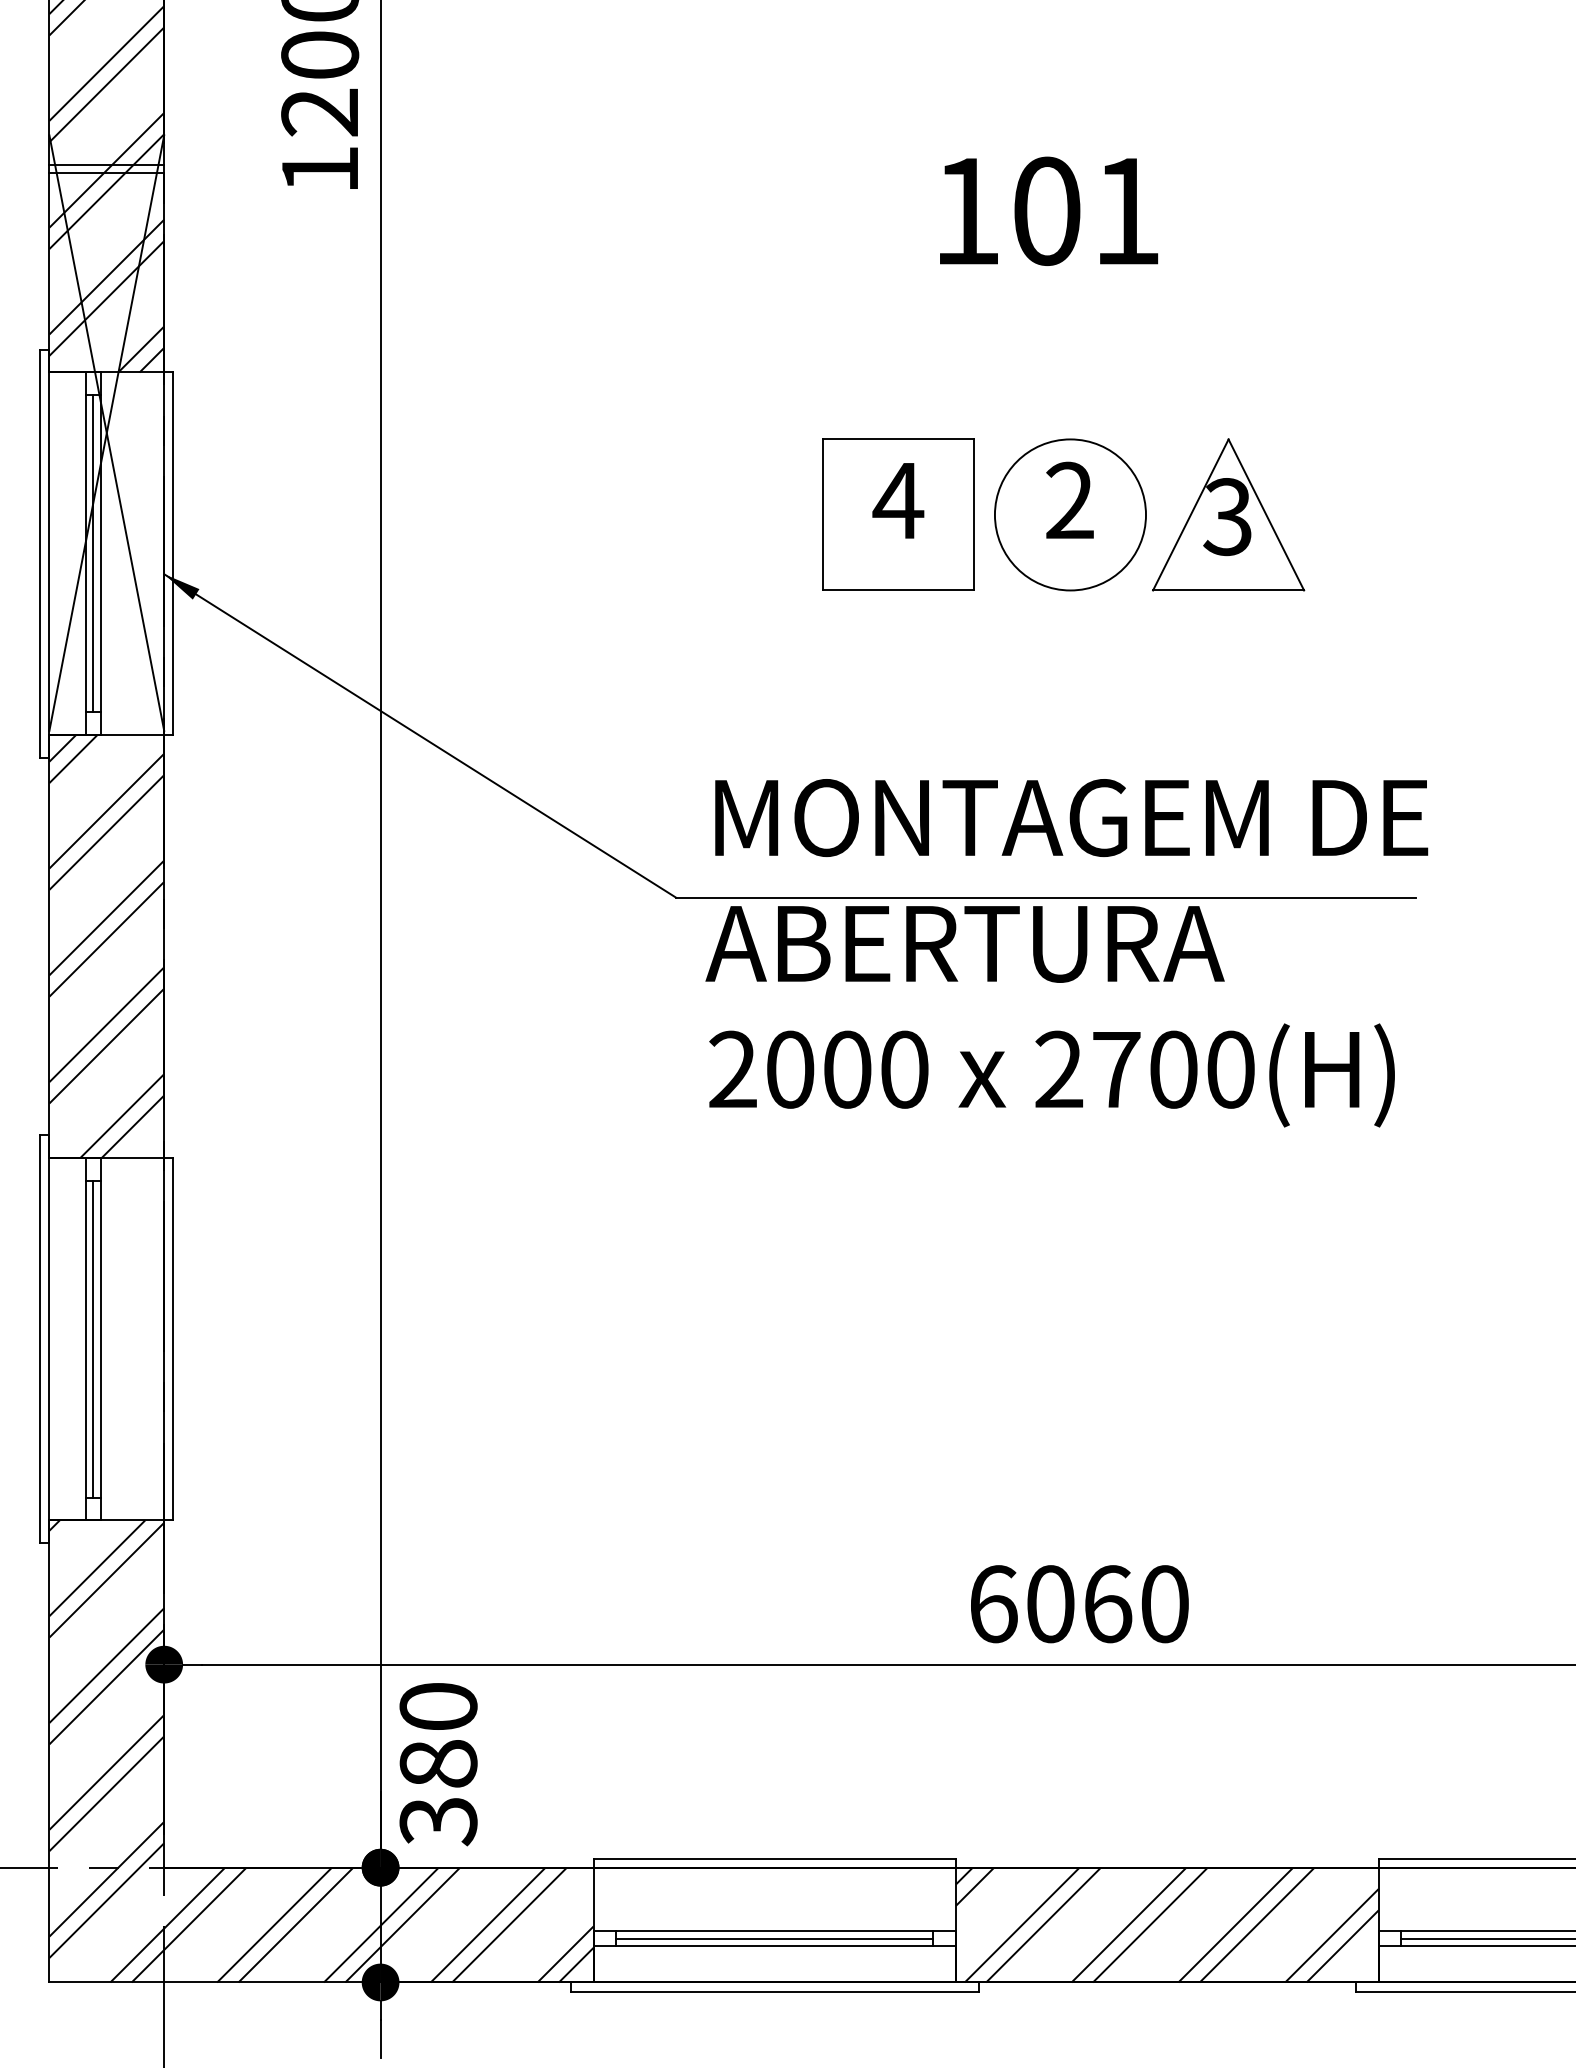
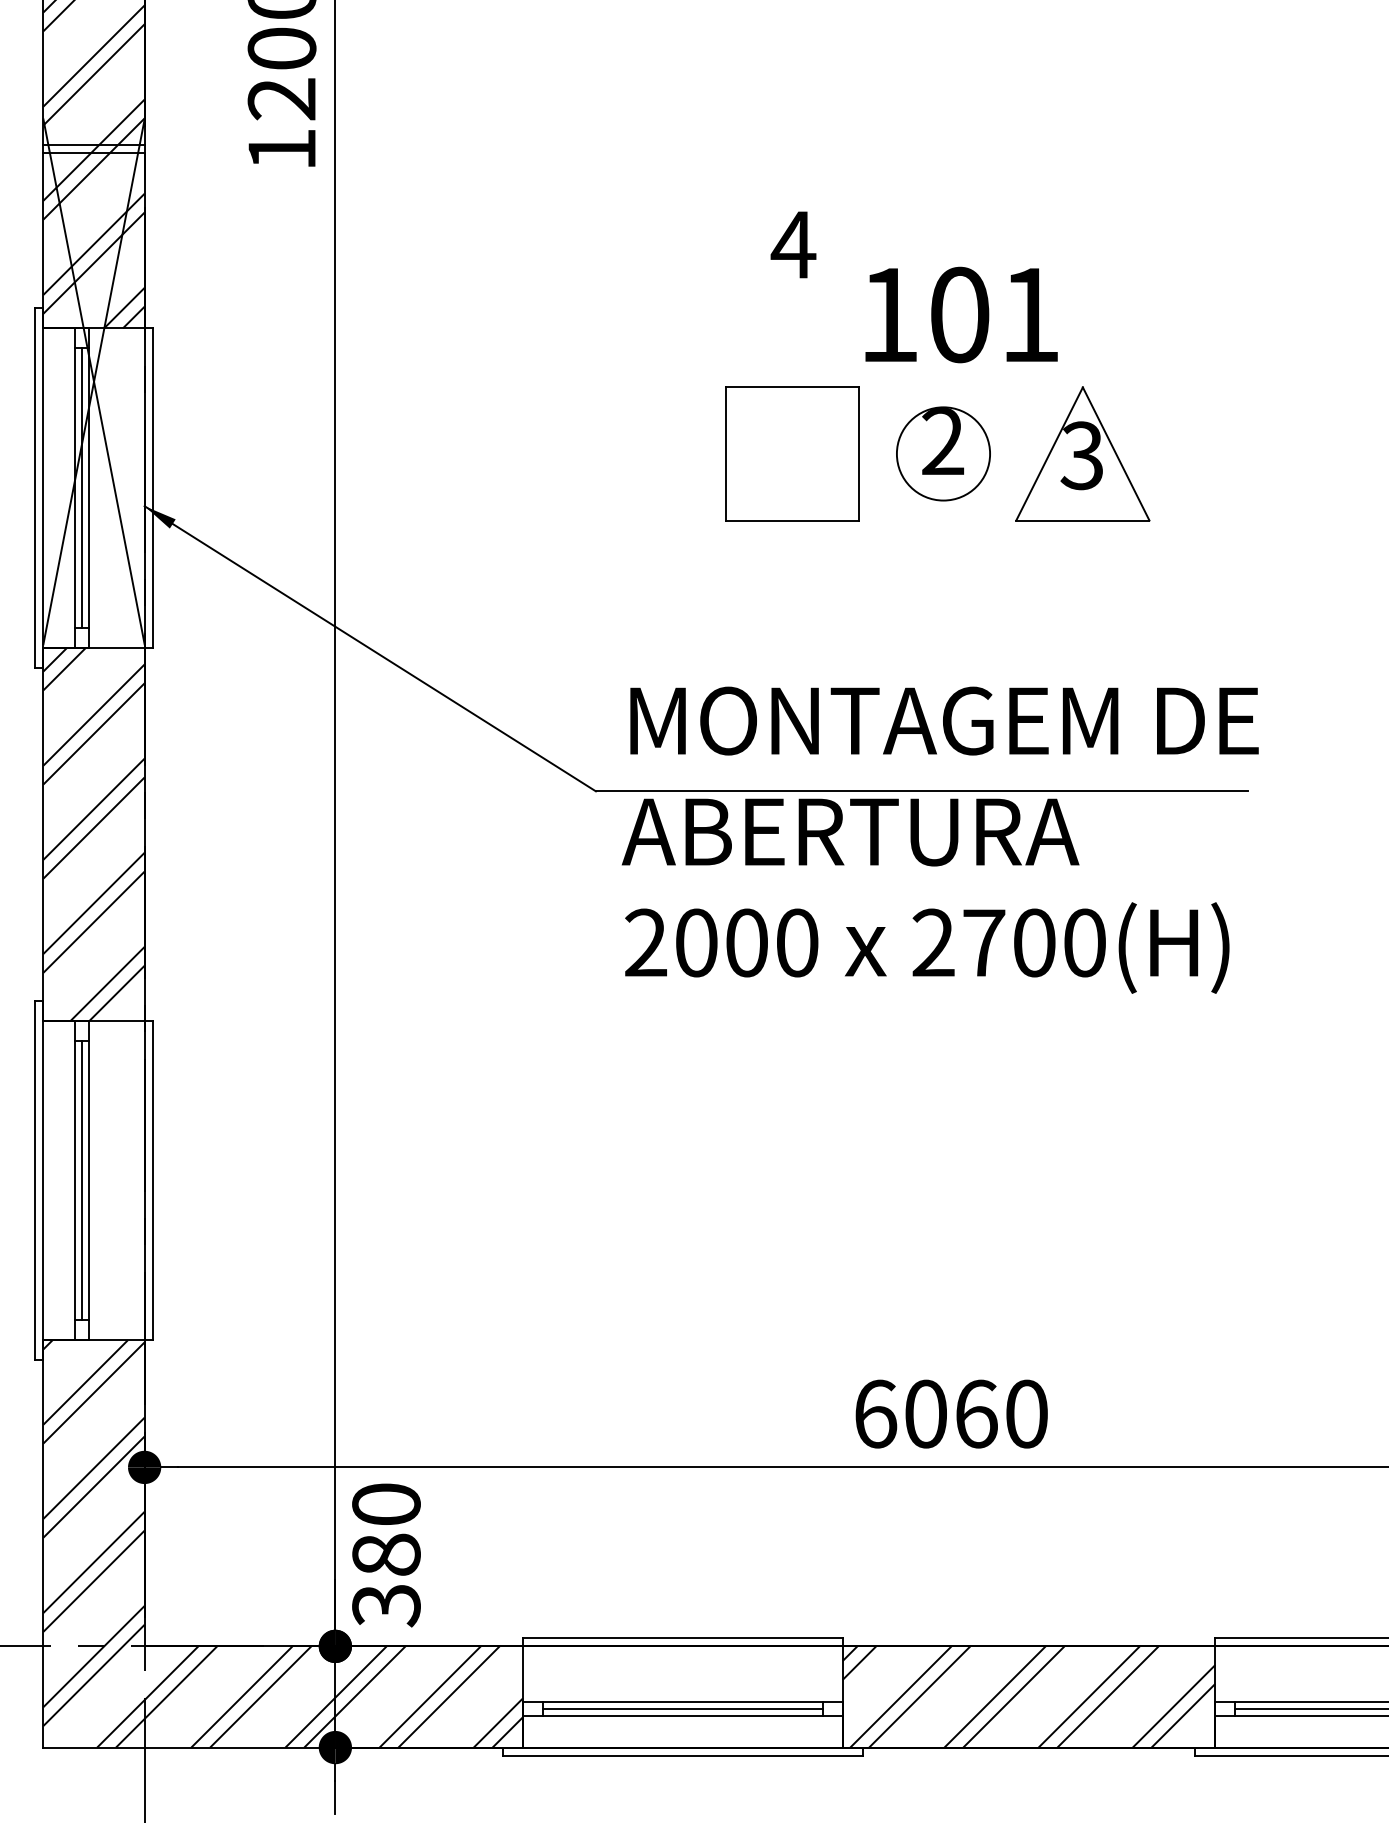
text: (1049, 210) -> (962, 314), moved
text: (898, 500) -> (793, 244), moved
circle: (1070, 514) -> (943, 453), size x0.7

